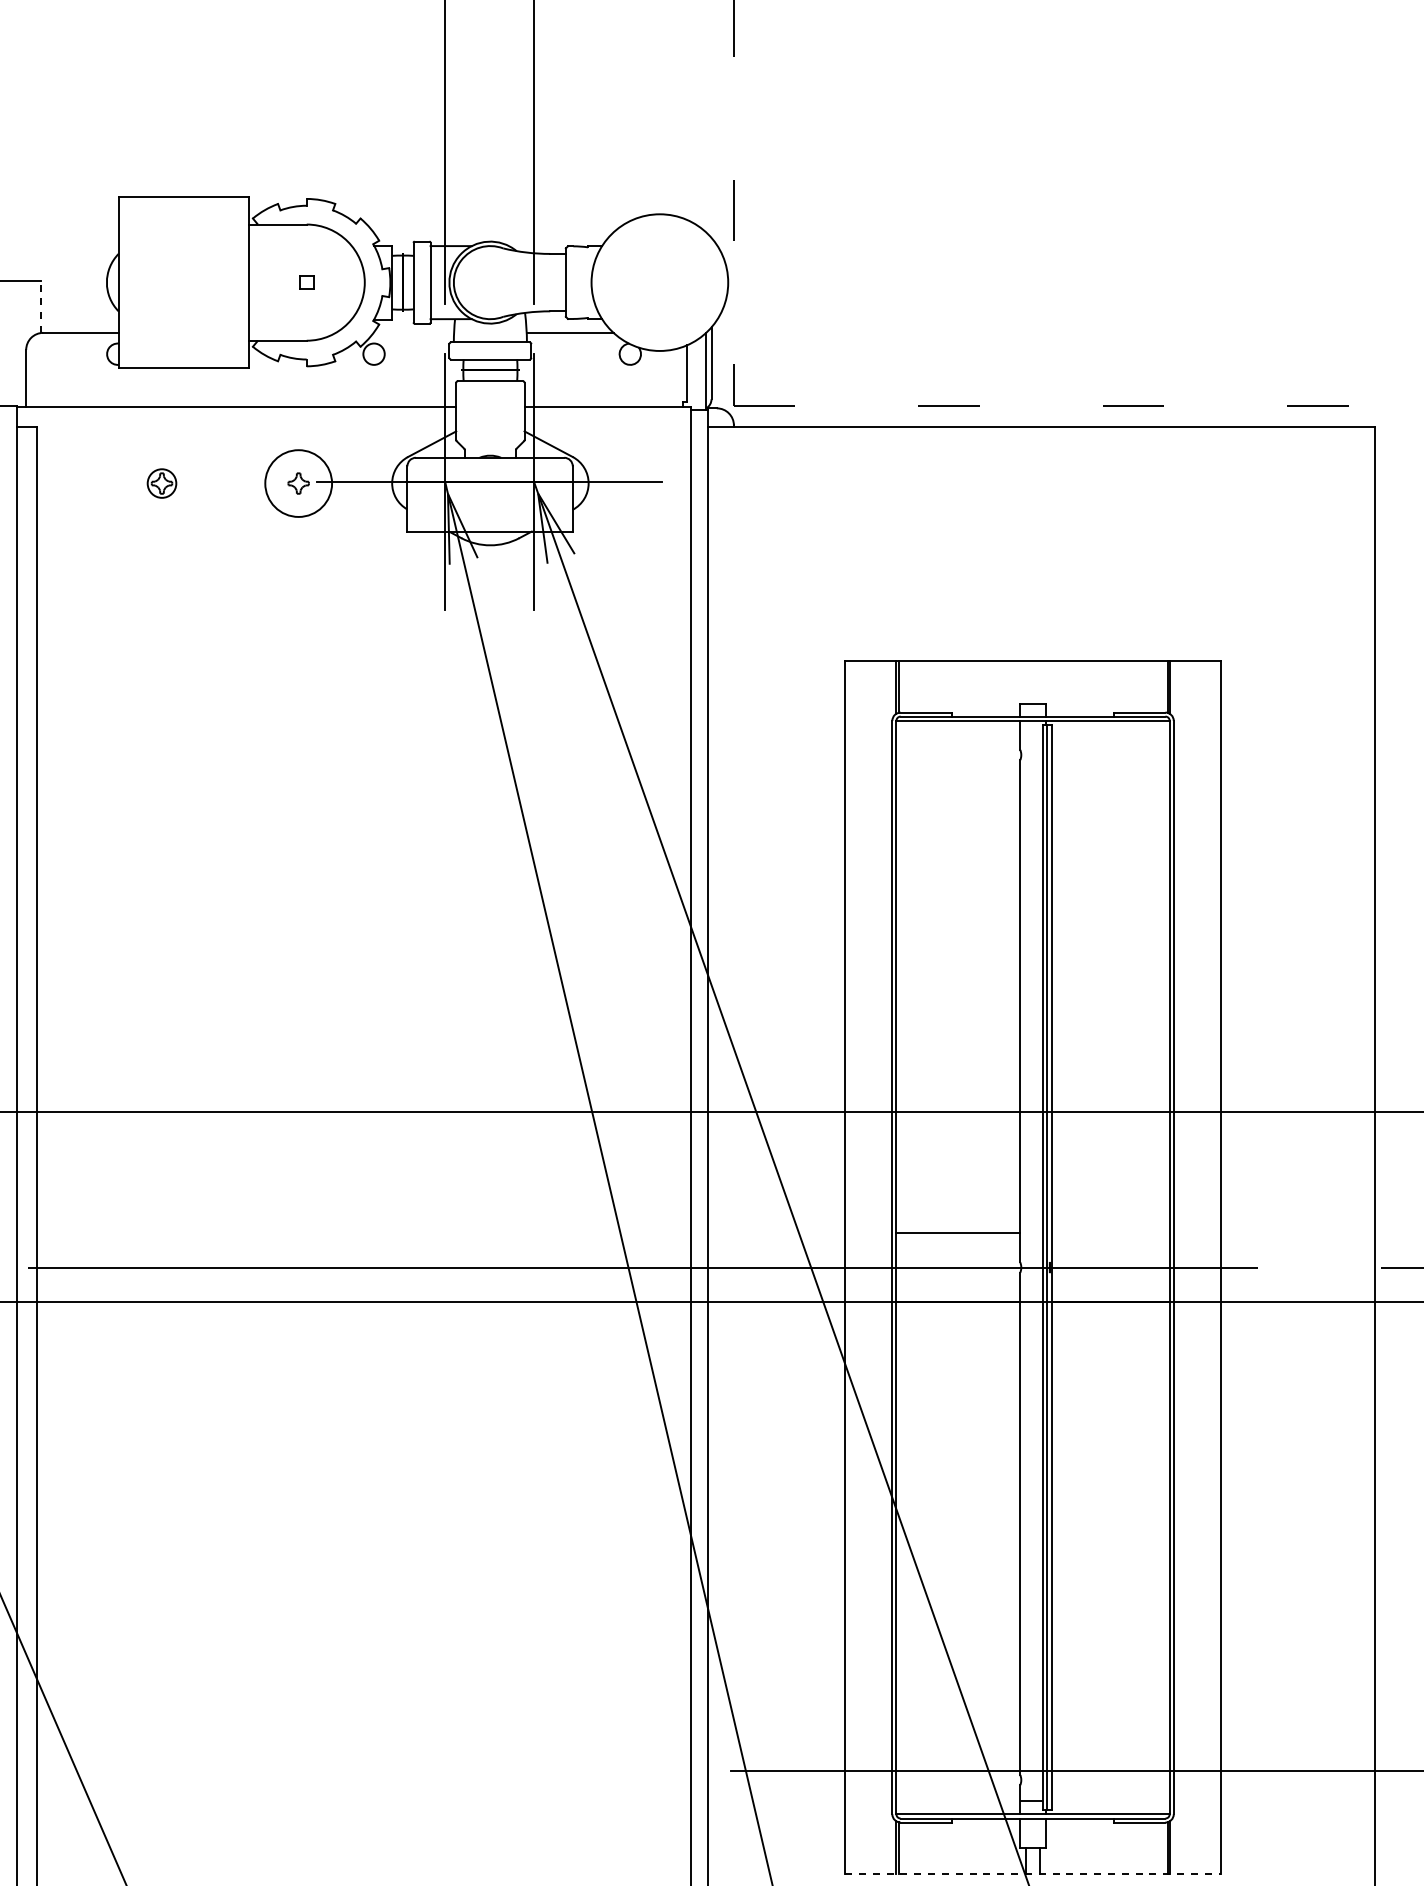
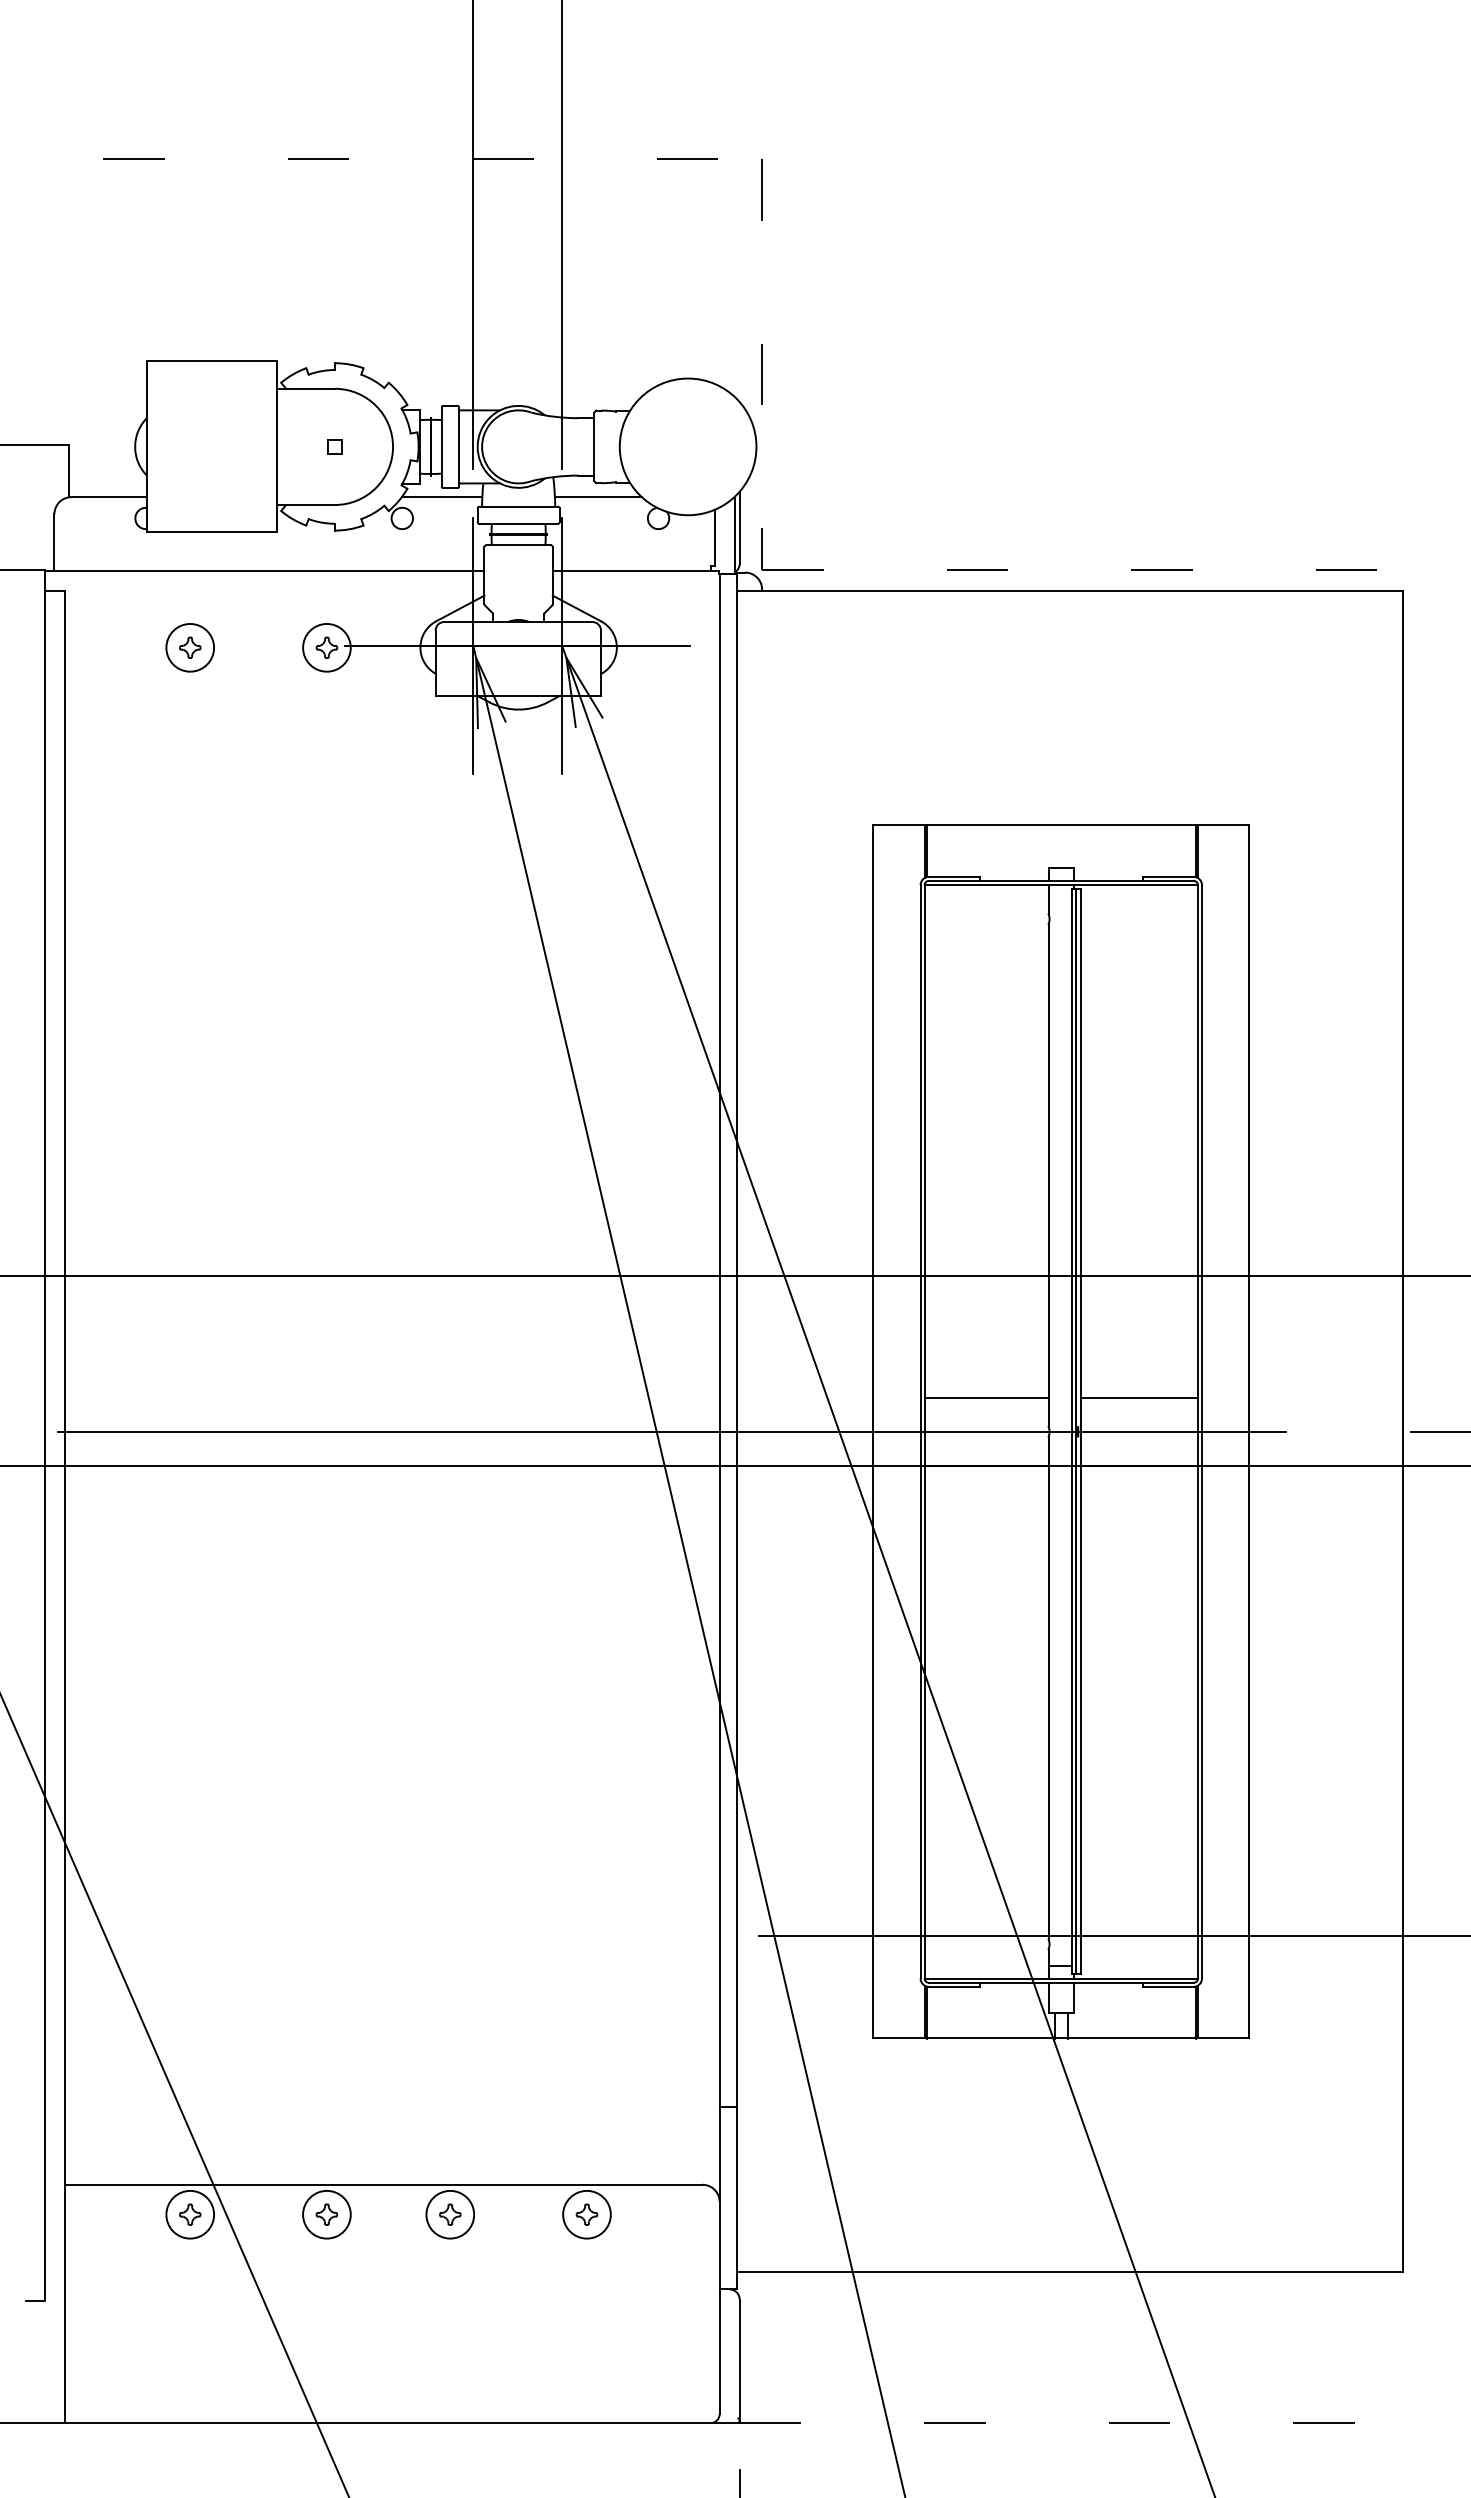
line: (40, 306) -> (68, 470), dashed -> solid
line: (413, 333) -> (441, 497), added
circle: (162, 483) -> (190, 647), size x1.67
circle: (298, 483) -> (326, 647), size x0.71
line: (1110, 1233) -> (1138, 1397), added
line: (1033, 1874) -> (1061, 2038), dashed -> solid

